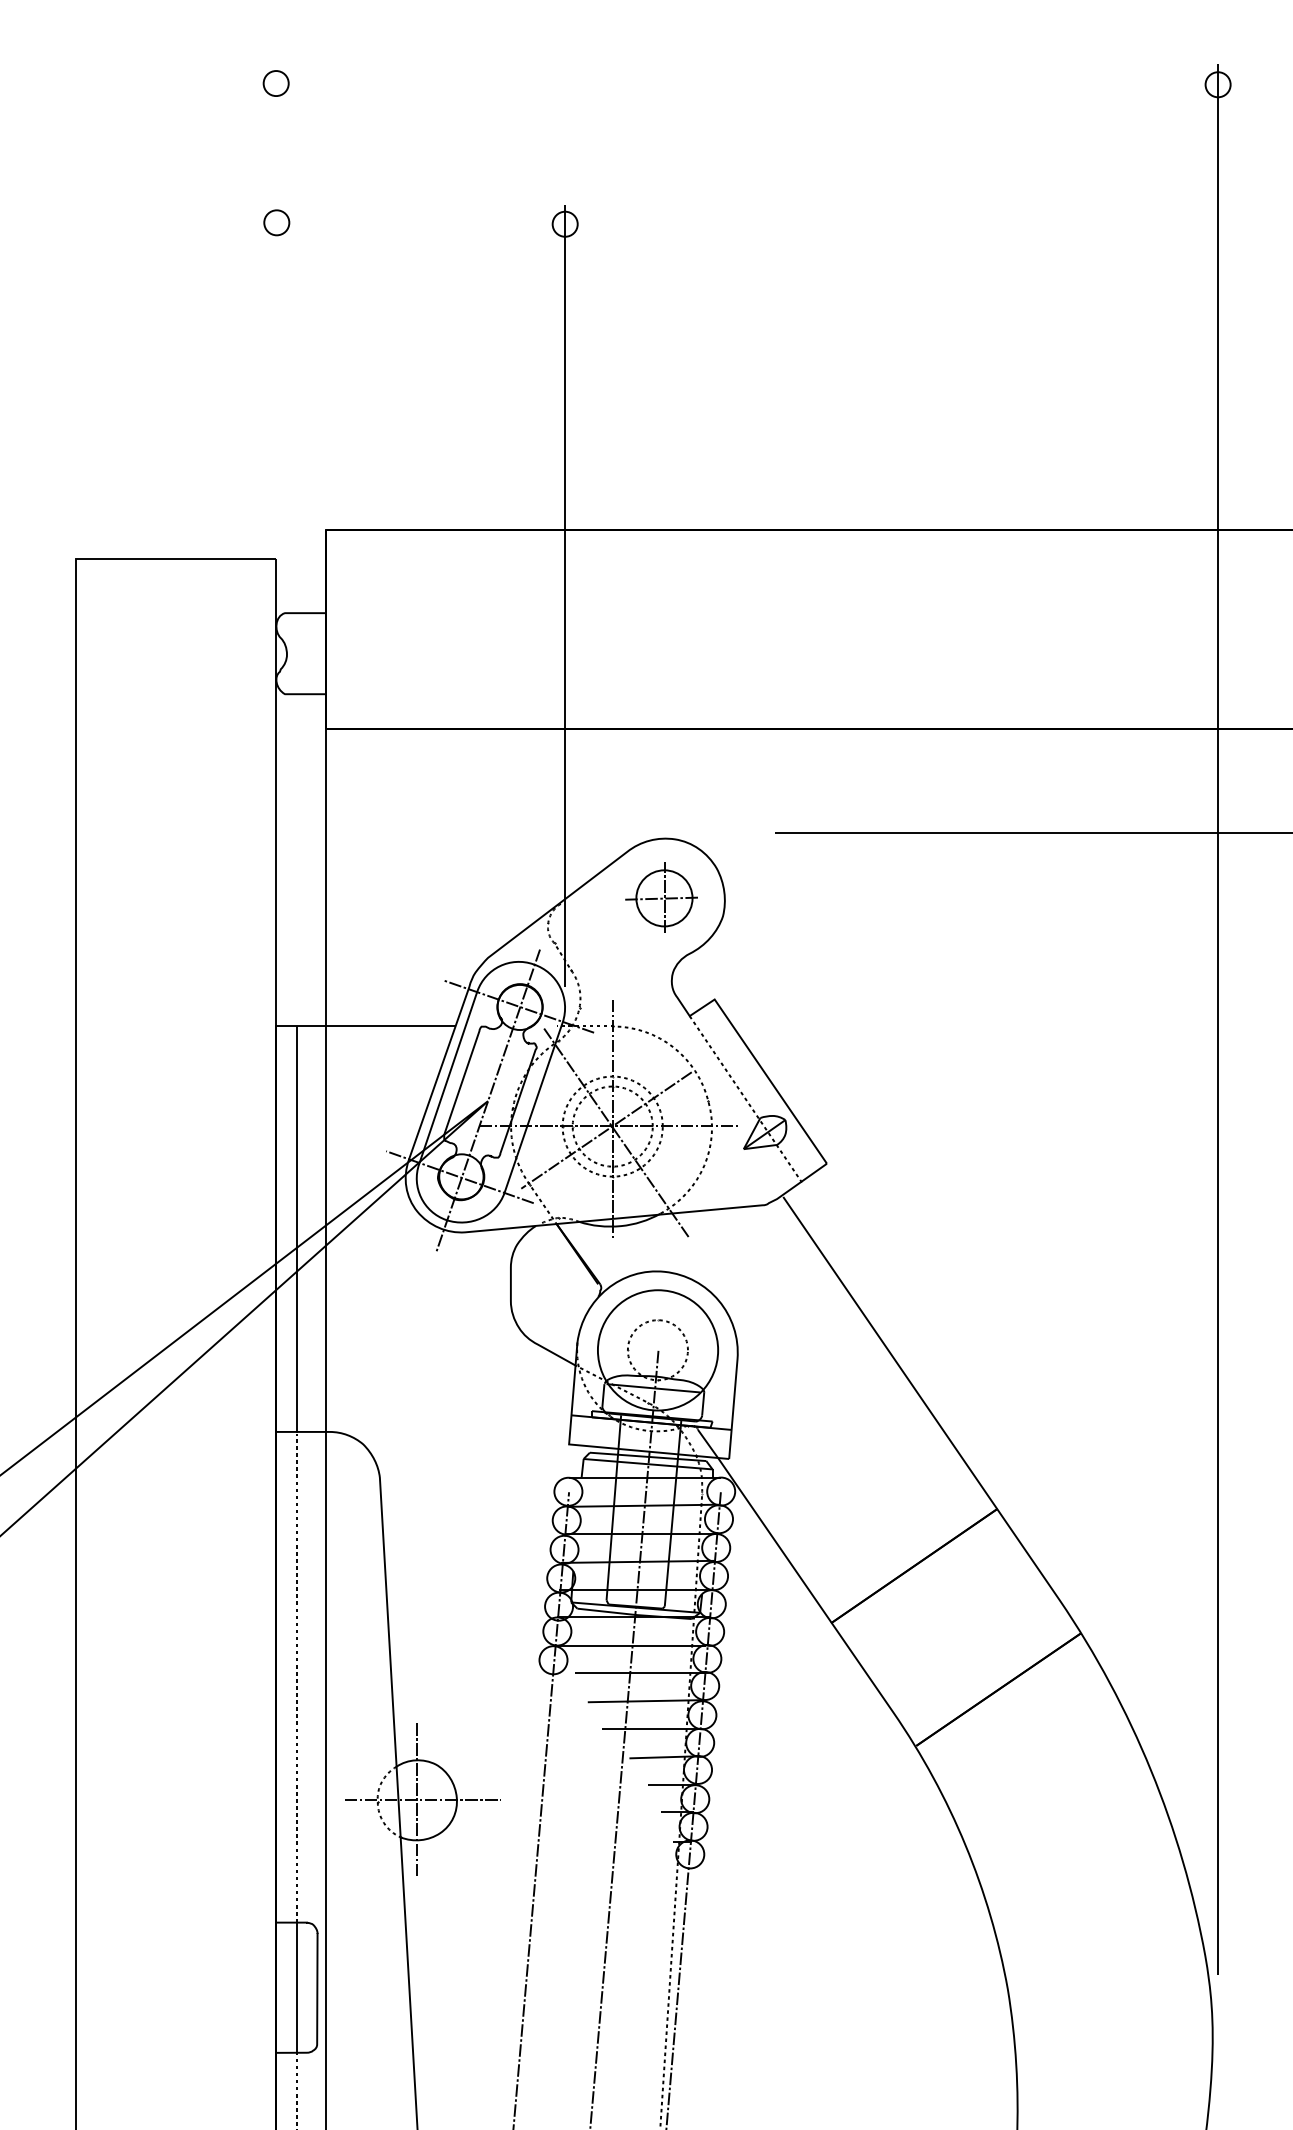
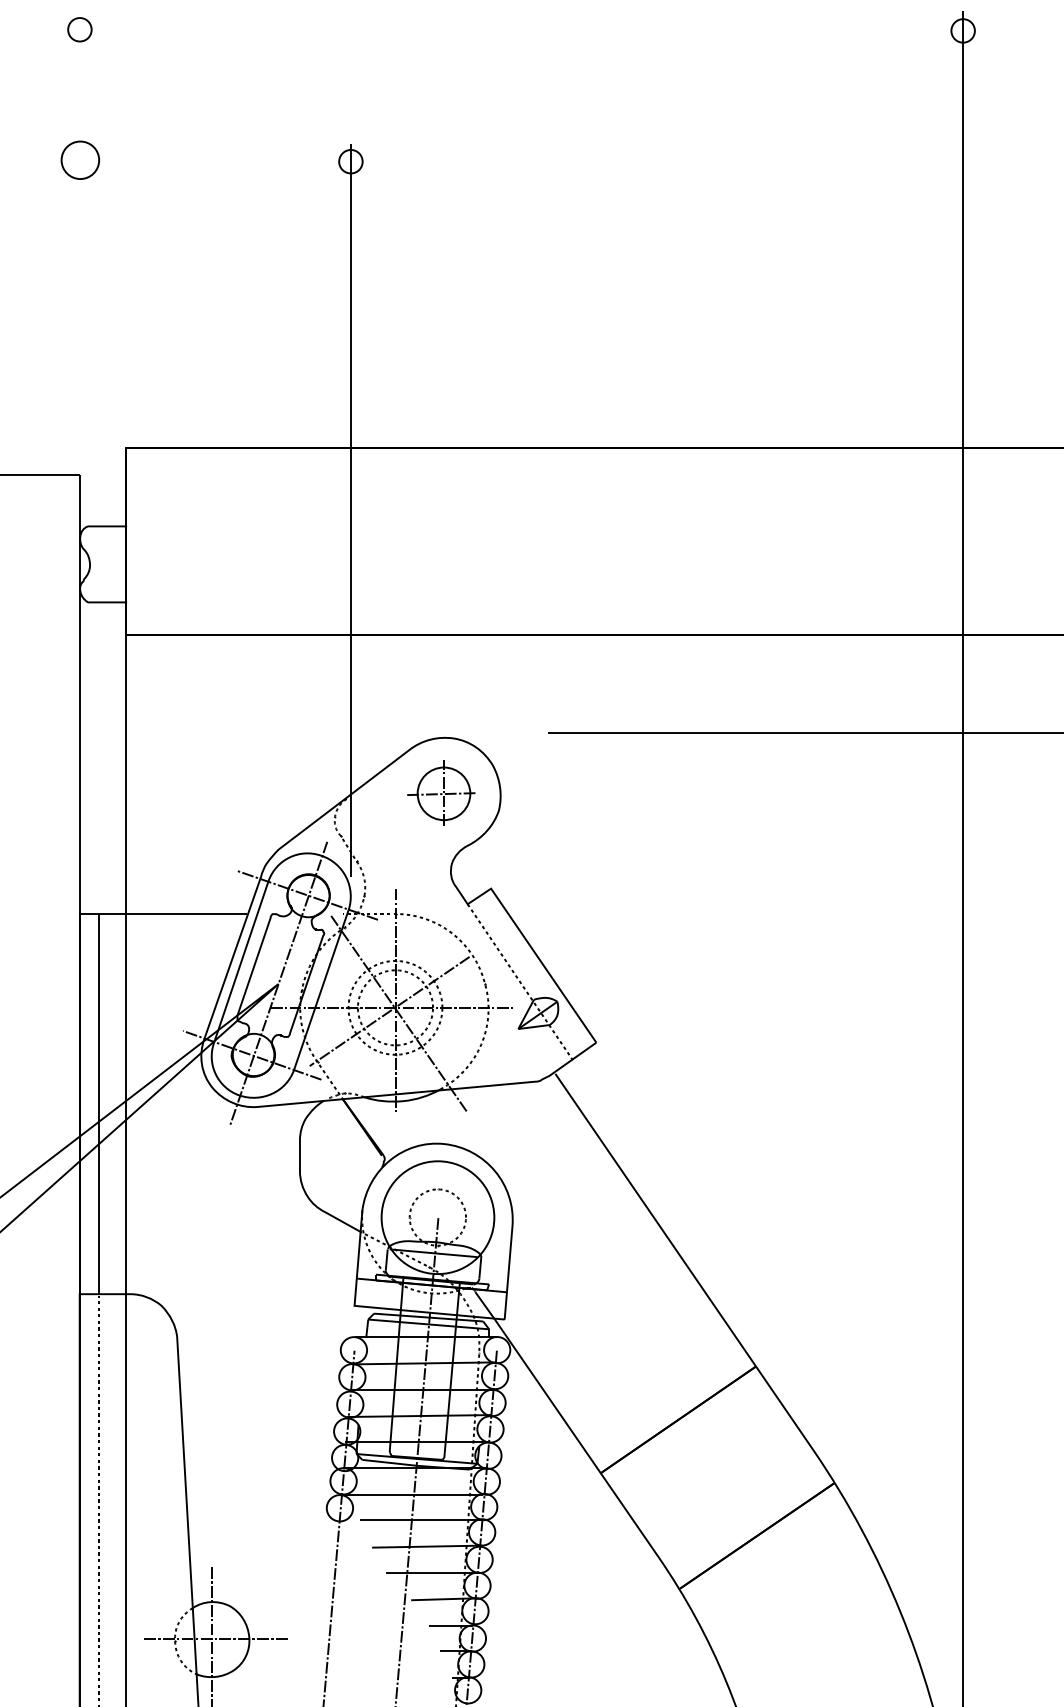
part: (276, 222) -> (80, 160), size x1.6

